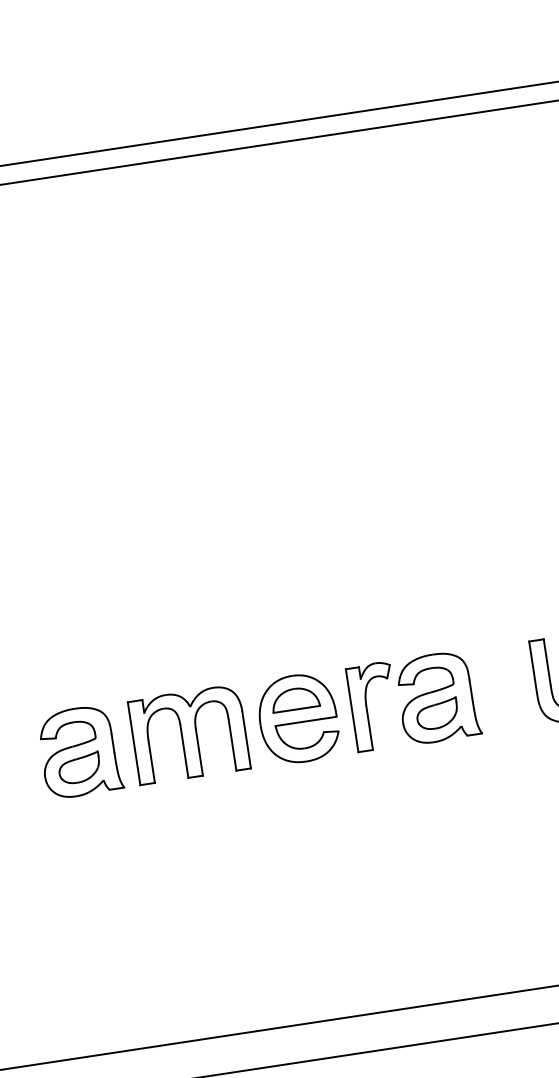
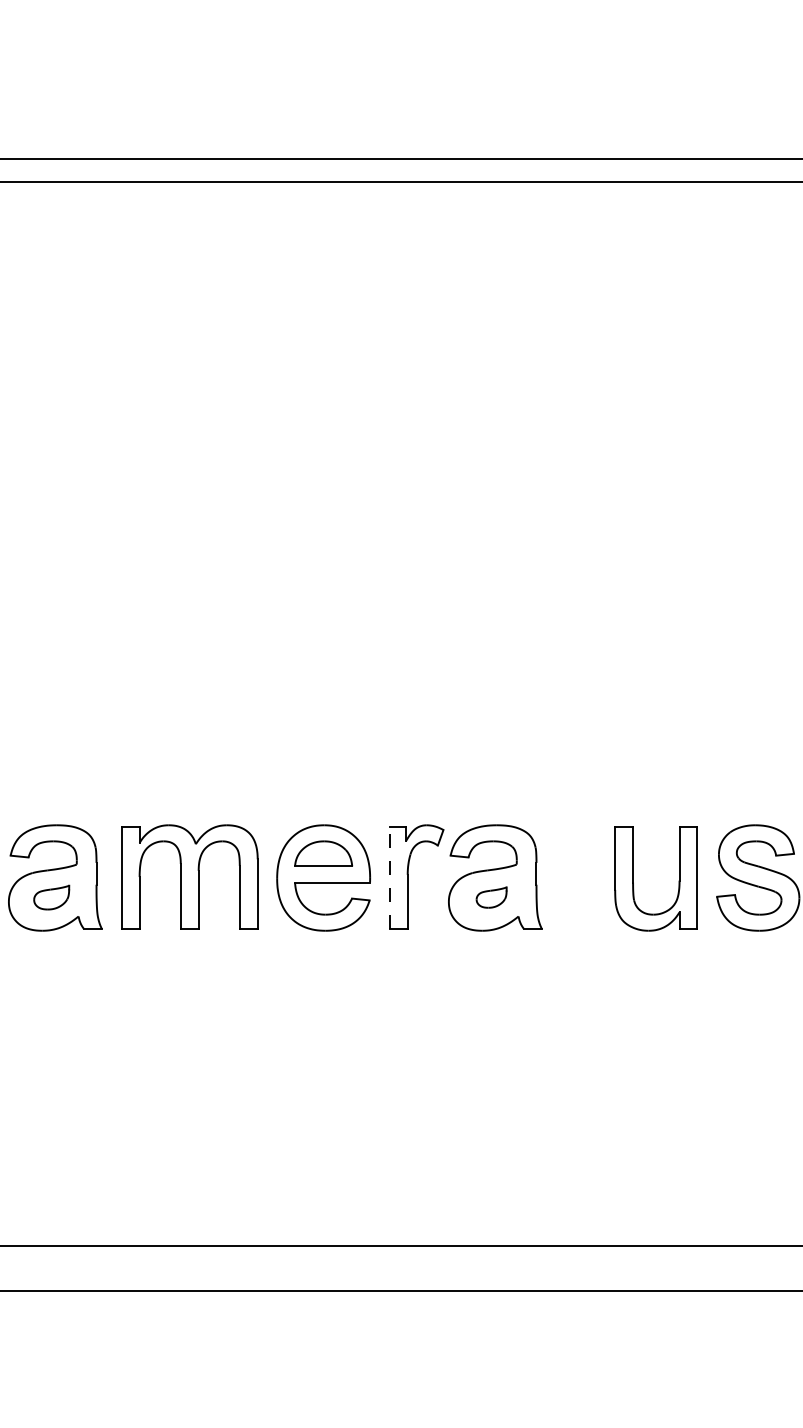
line: (351, 711) -> (389, 878), solid -> dashed
part: (437, 714) -> (491, 897), size x0.6
part: (79, 768) -> (51, 897), size x0.7

